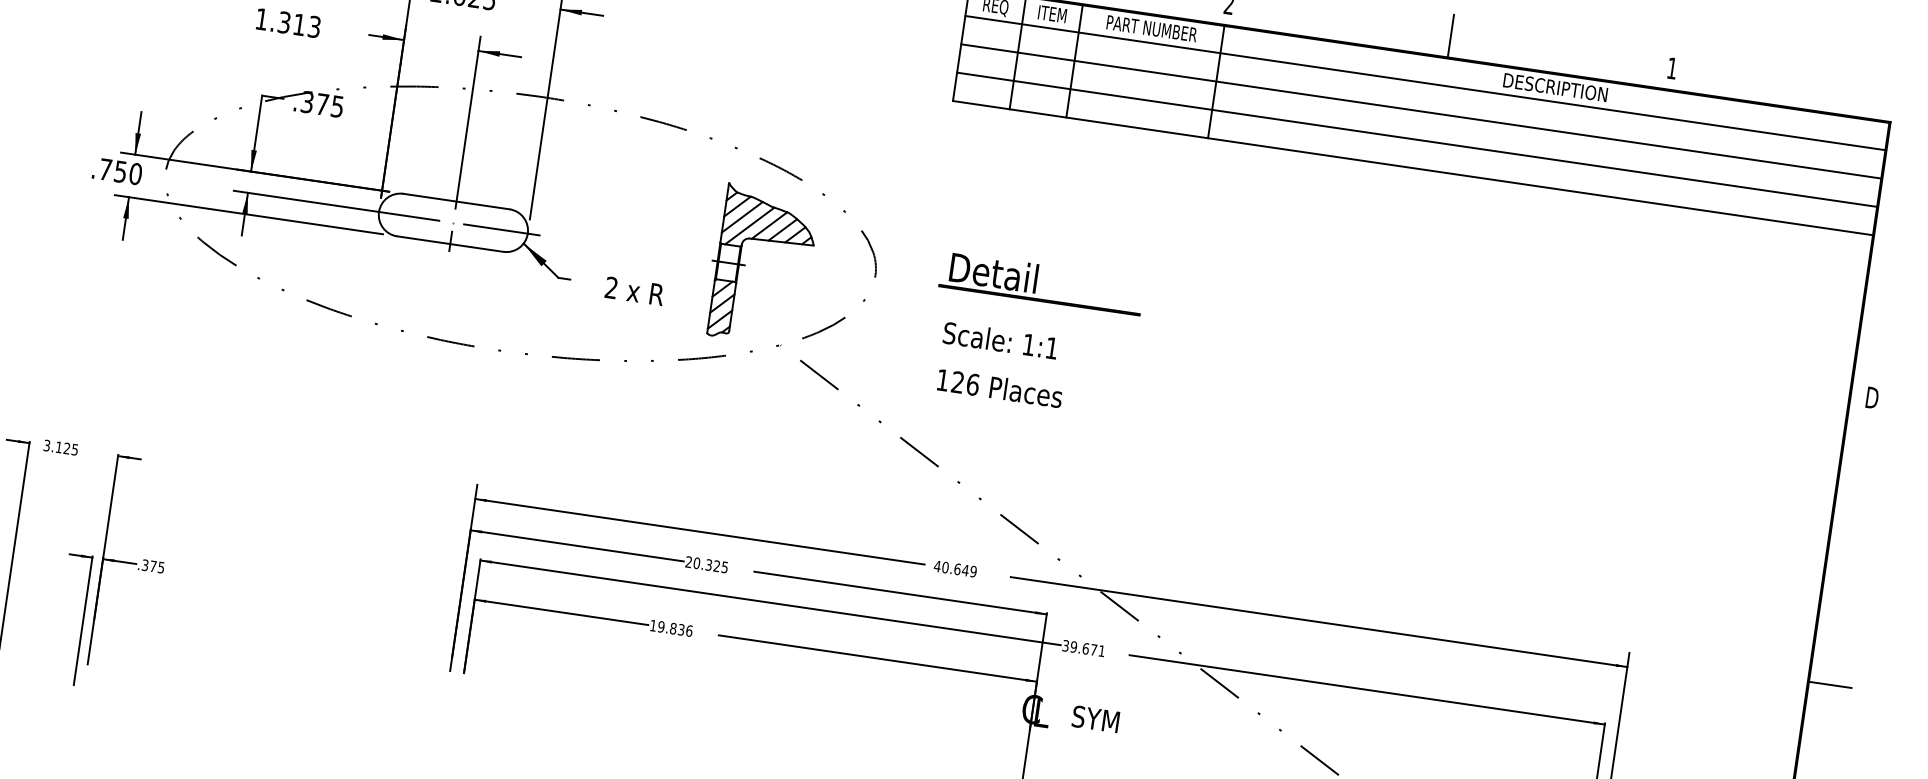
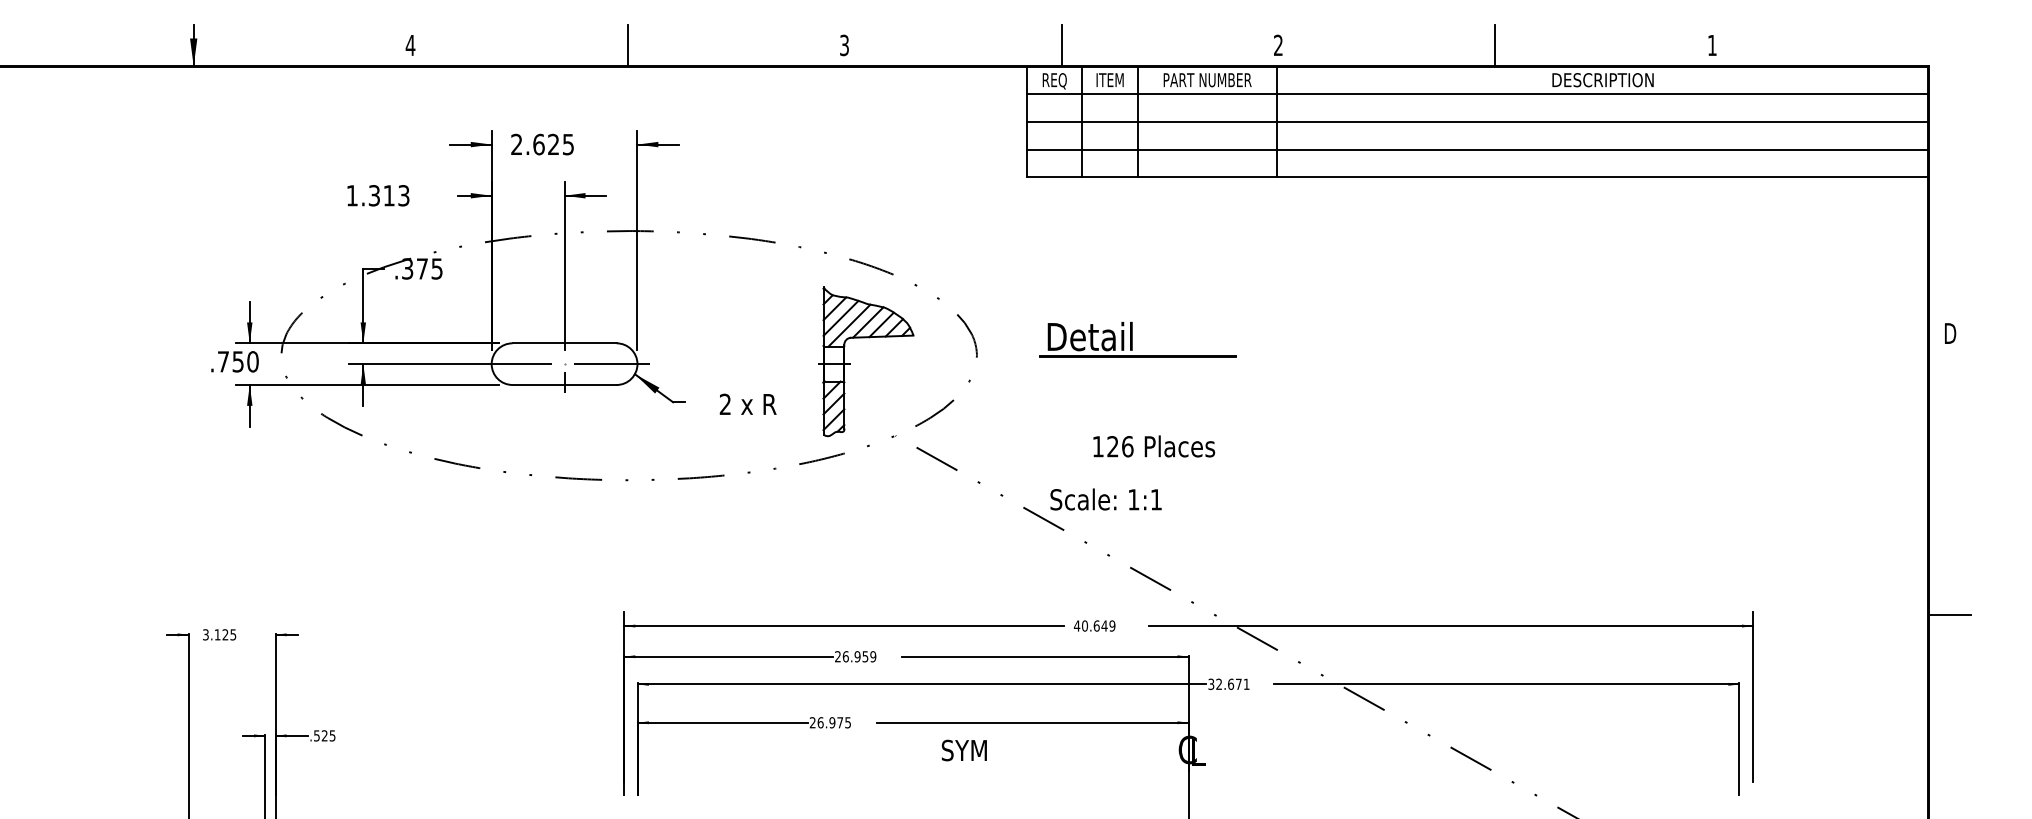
text: (1000, 340) -> (1105, 499), moved
text: (1000, 388) -> (1154, 446), moved
text: (149, 565) -> (320, 735), .375 -> .525
text: (710, 565) -> (859, 656), 20.325 -> 26.959
text: (671, 628) -> (830, 722), 19.836 -> 26.975
text: (1074, 646) -> (1219, 683), 39.671 -> 32.671
text: (1094, 719) -> (963, 750), moved

